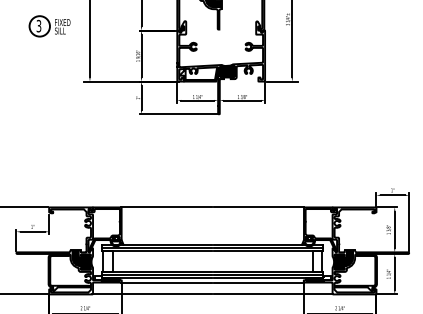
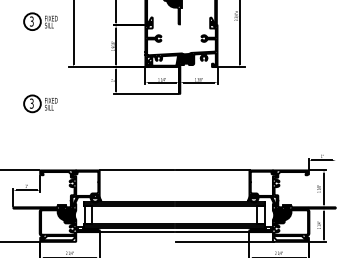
part: (49, 126) -> (40, 103), added
line: (409, 222) -> (336, 182), removed
line: (151, 294) -> (124, 241), removed

